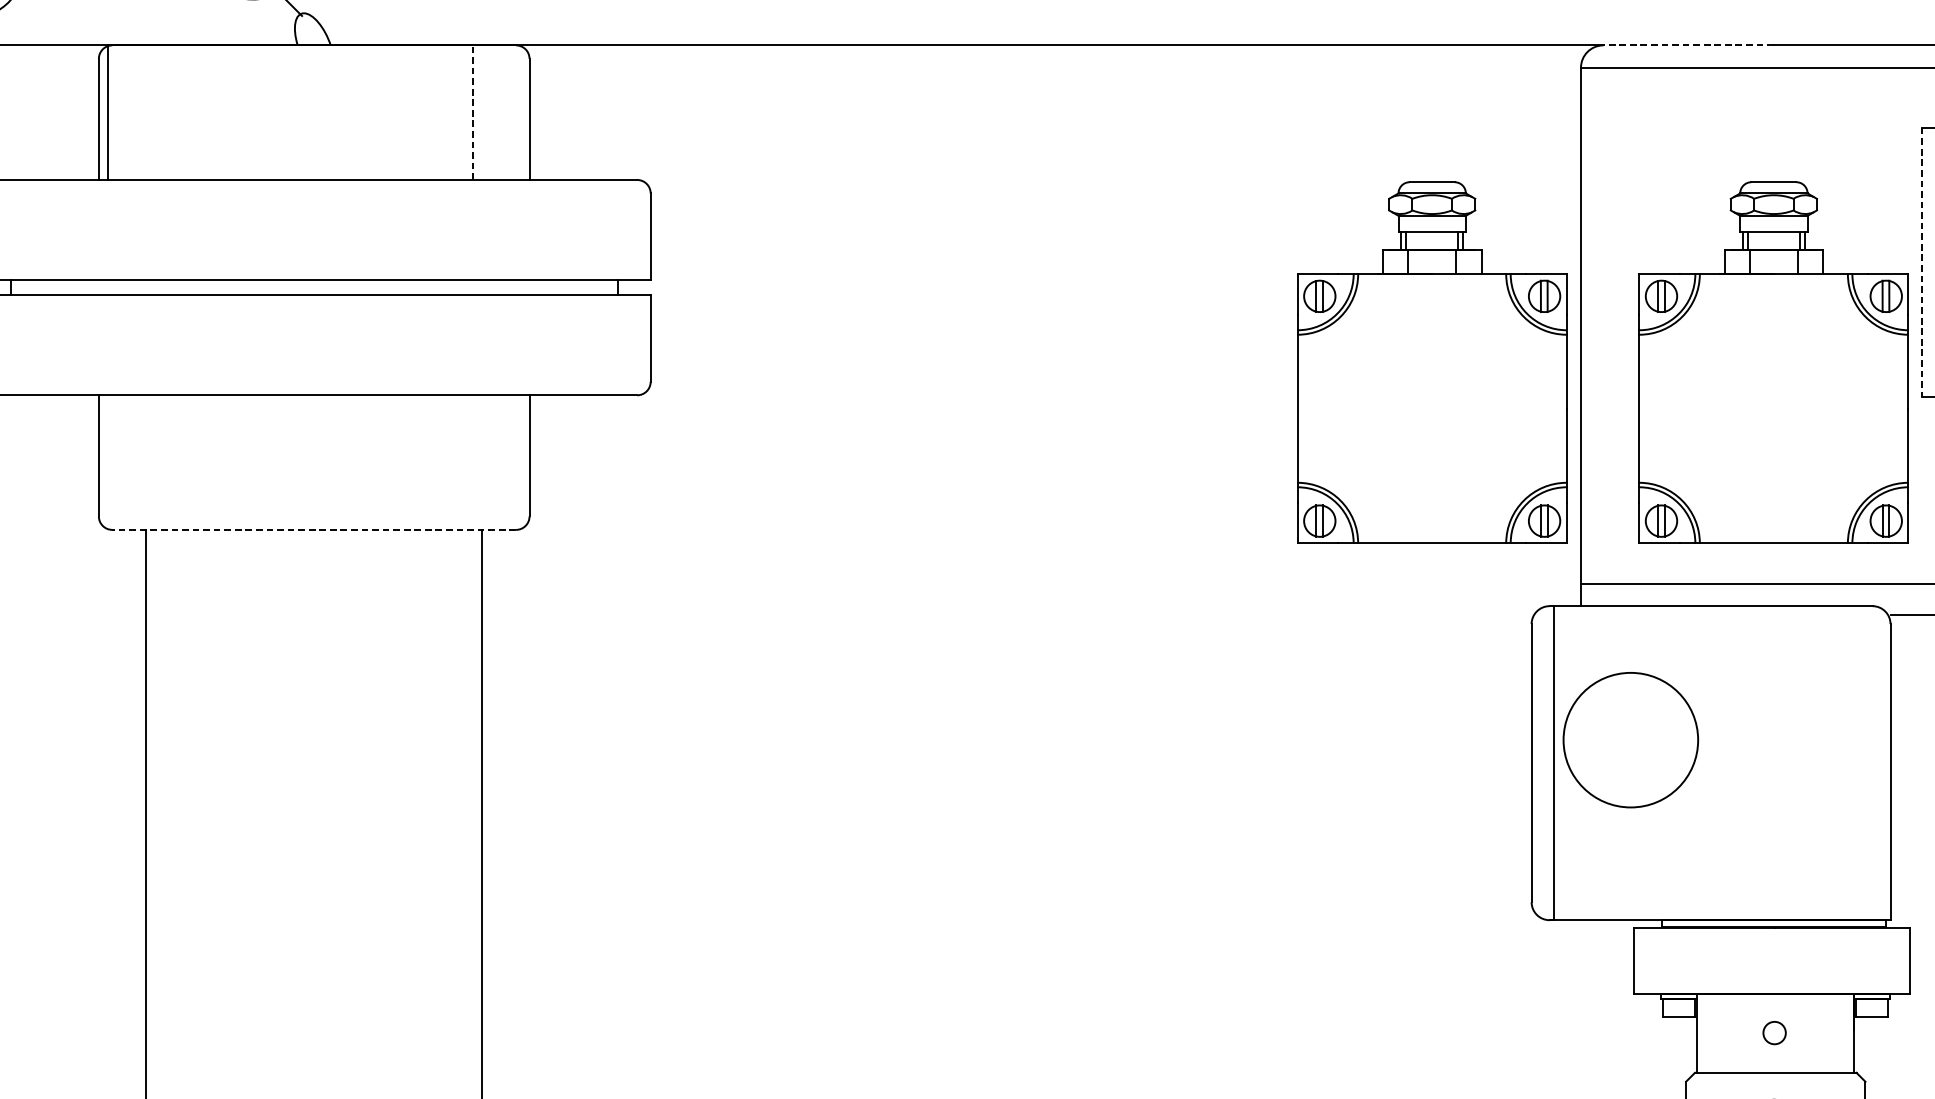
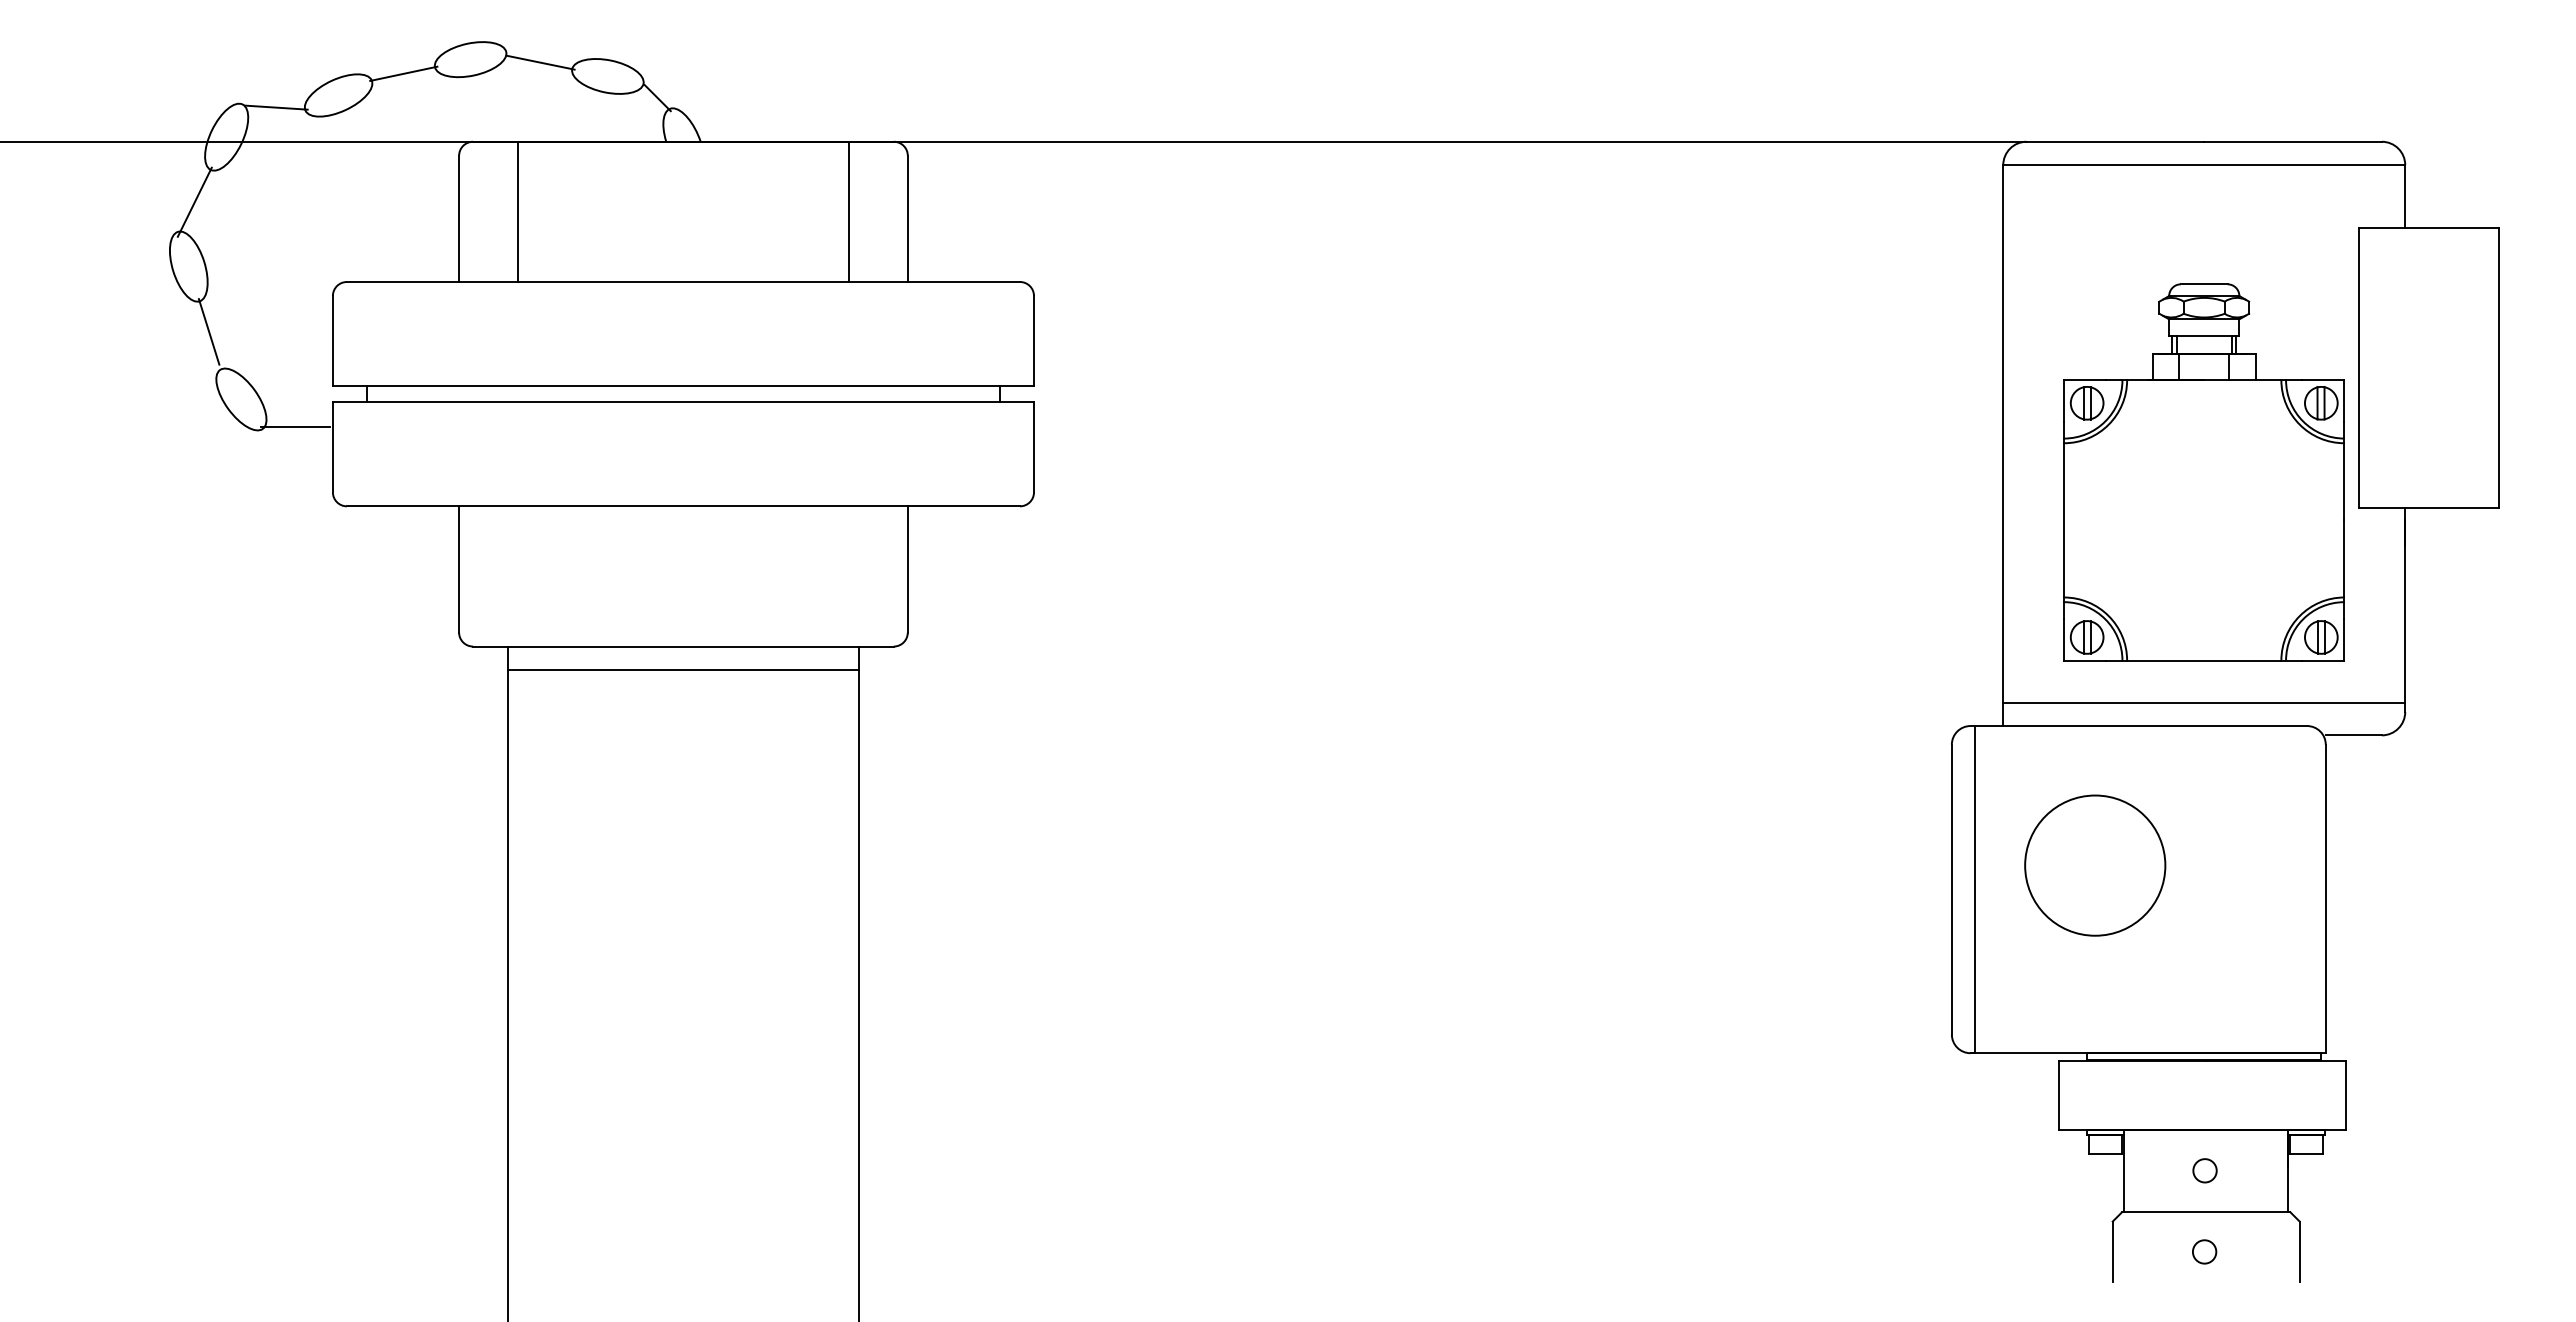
line: (1688, 45) -> (2115, 141), dashed -> solid
line: (108, 112) -> (518, 211), moved
line: (472, 112) -> (848, 211), dashed -> solid
line: (1921, 263) -> (2358, 368), dashed -> solid
part: (1431, 362) -> (1847, 472), removed
line: (313, 529) -> (682, 646), dashed -> solid
line: (314, 551) -> (683, 669), added
circle: (1631, 740) -> (2095, 865), moved

